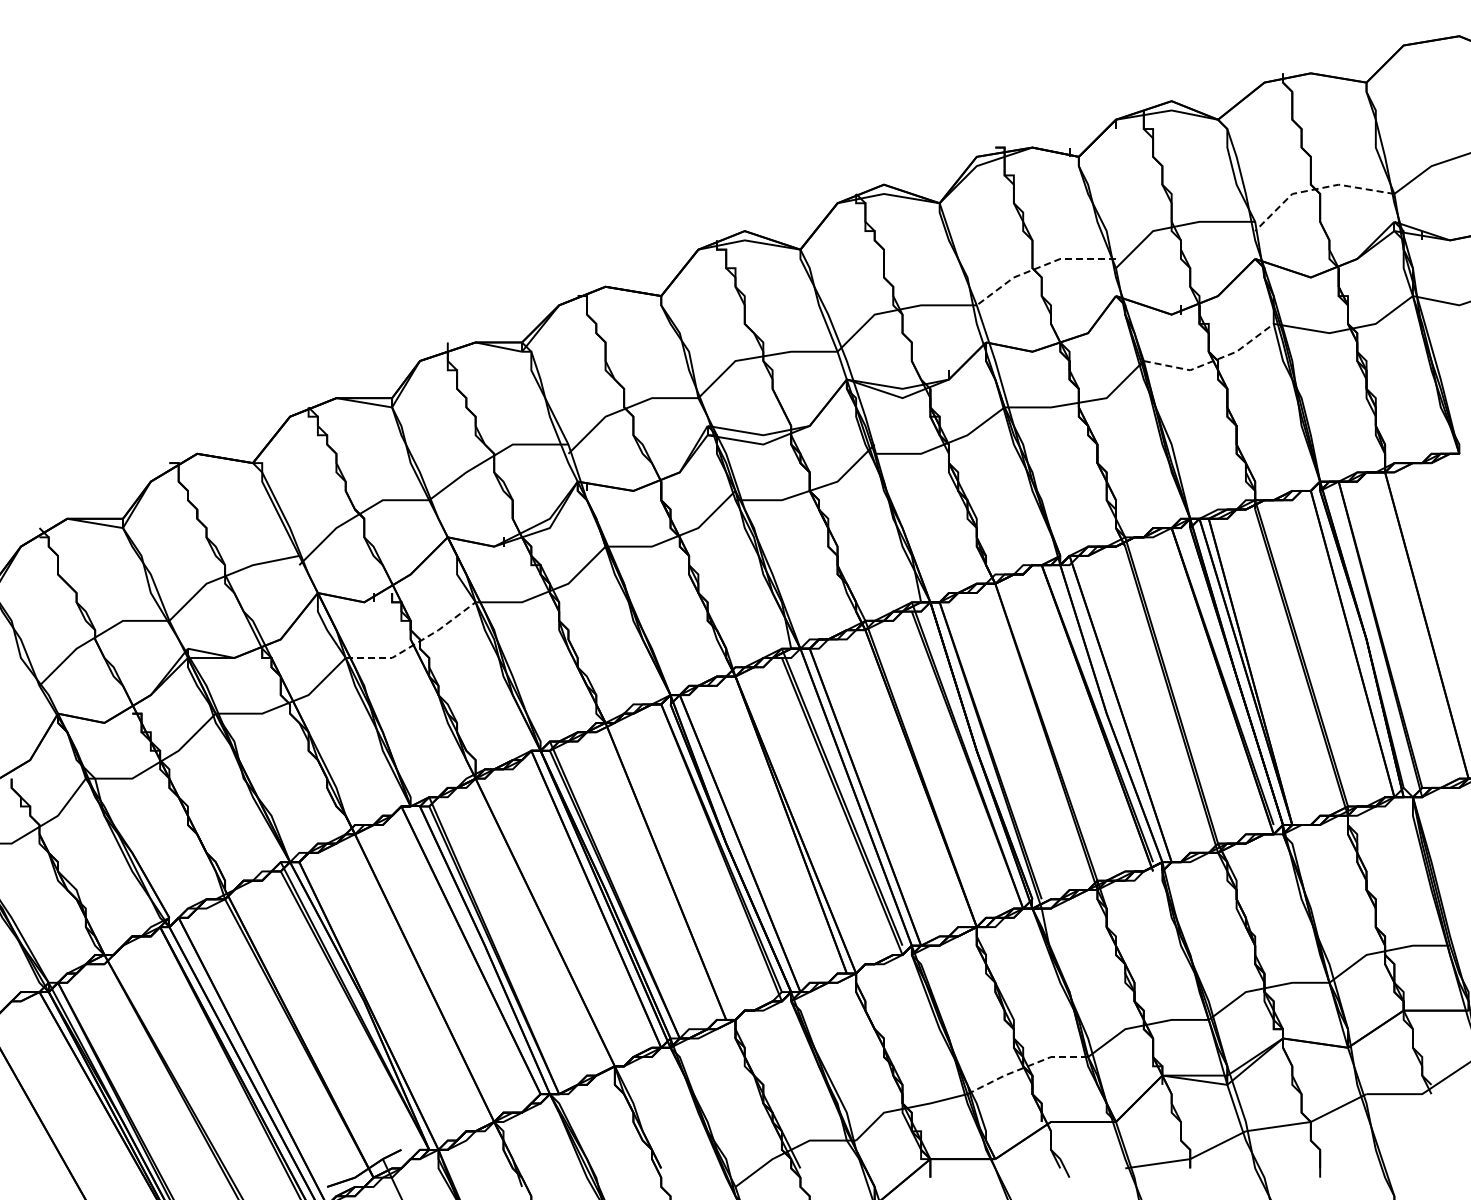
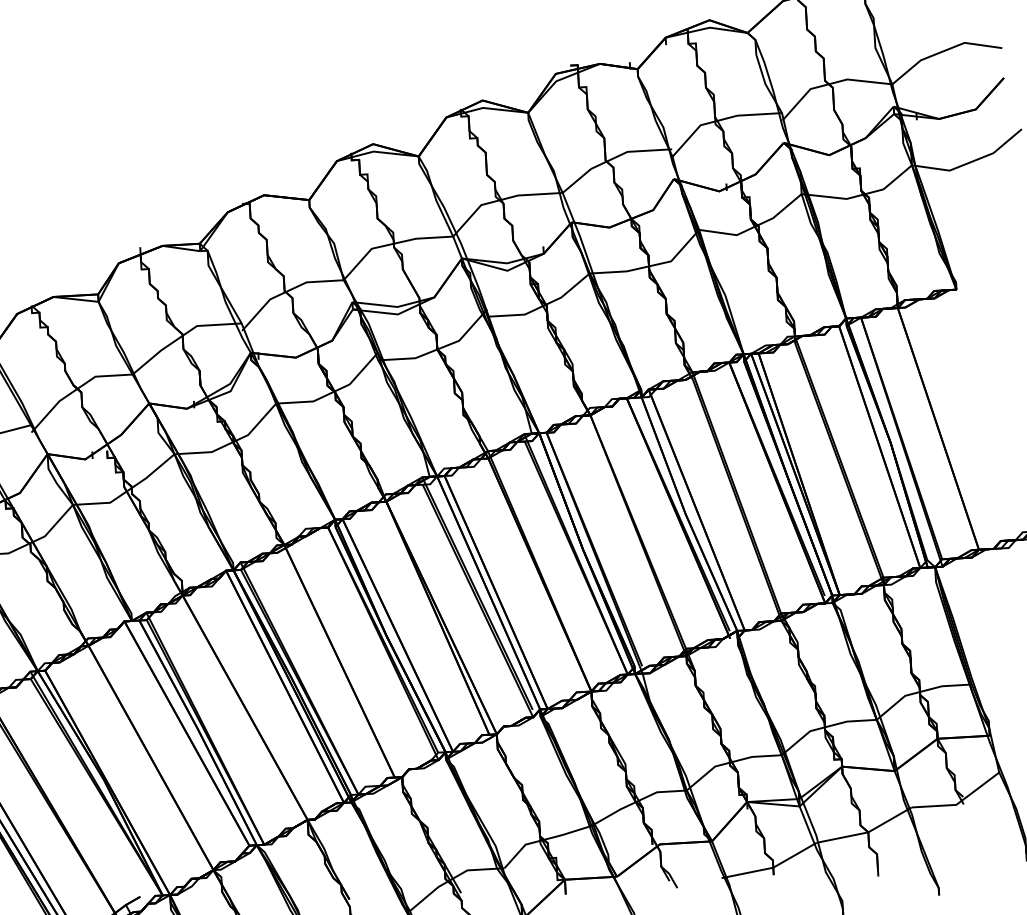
line: (1317, 188) -> (830, 83), dashed -> solid
line: (1040, 266) -> (611, 158), dashed -> solid
line: (1213, 361) -> (755, 227), dashed -> solid
line: (415, 643) -> (128, 490), dashed -> solid
line: (1025, 1067) -> (636, 801), dashed -> solid

